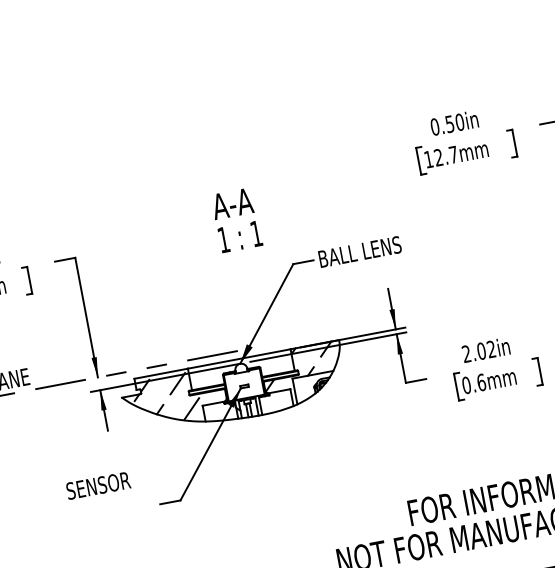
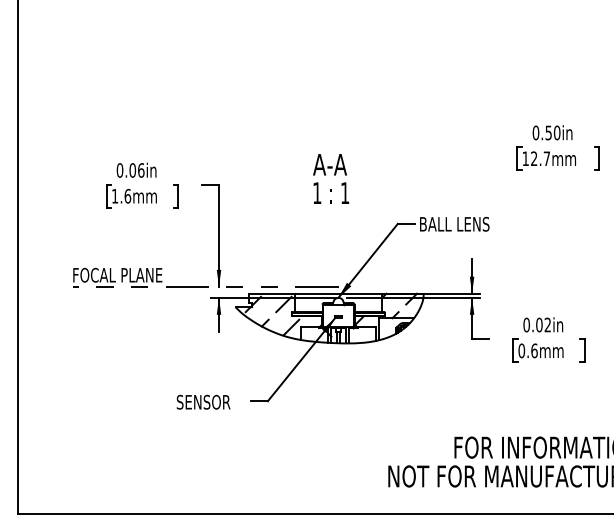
text: (237, 219) -> (331, 178), moved
text: (466, 353) -> (526, 324), 2.02in -> 0.02in
text: (98, 484) -> (203, 401), moved

